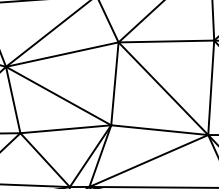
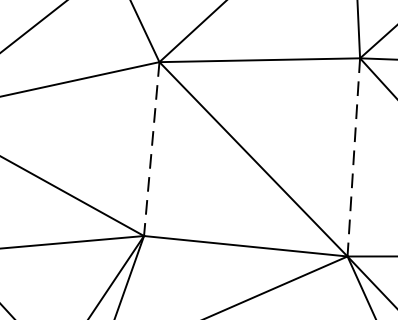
line: (114, 83) -> (150, 148), solid -> dashed
line: (211, 88) -> (354, 158), solid -> dashed

